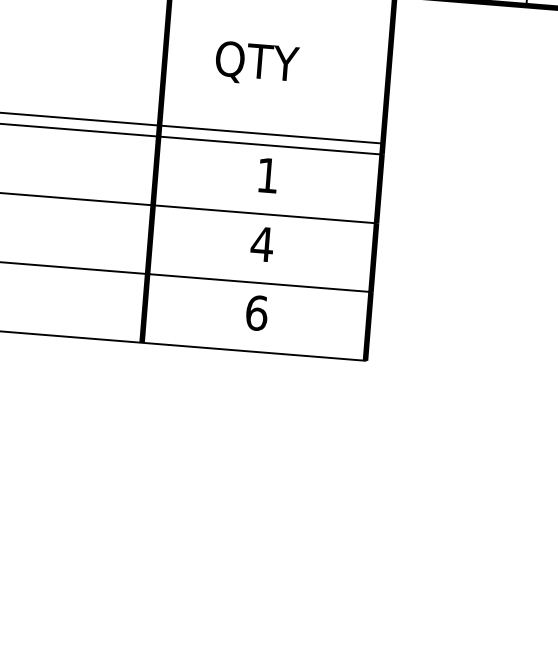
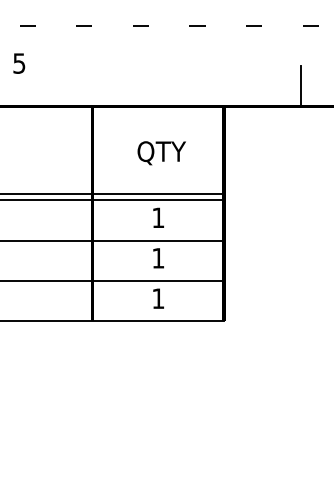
text: (256, 64) -> (161, 153), moved
text: (260, 244) -> (157, 258), 4 -> 1
text: (257, 312) -> (158, 298), 6 -> 1

